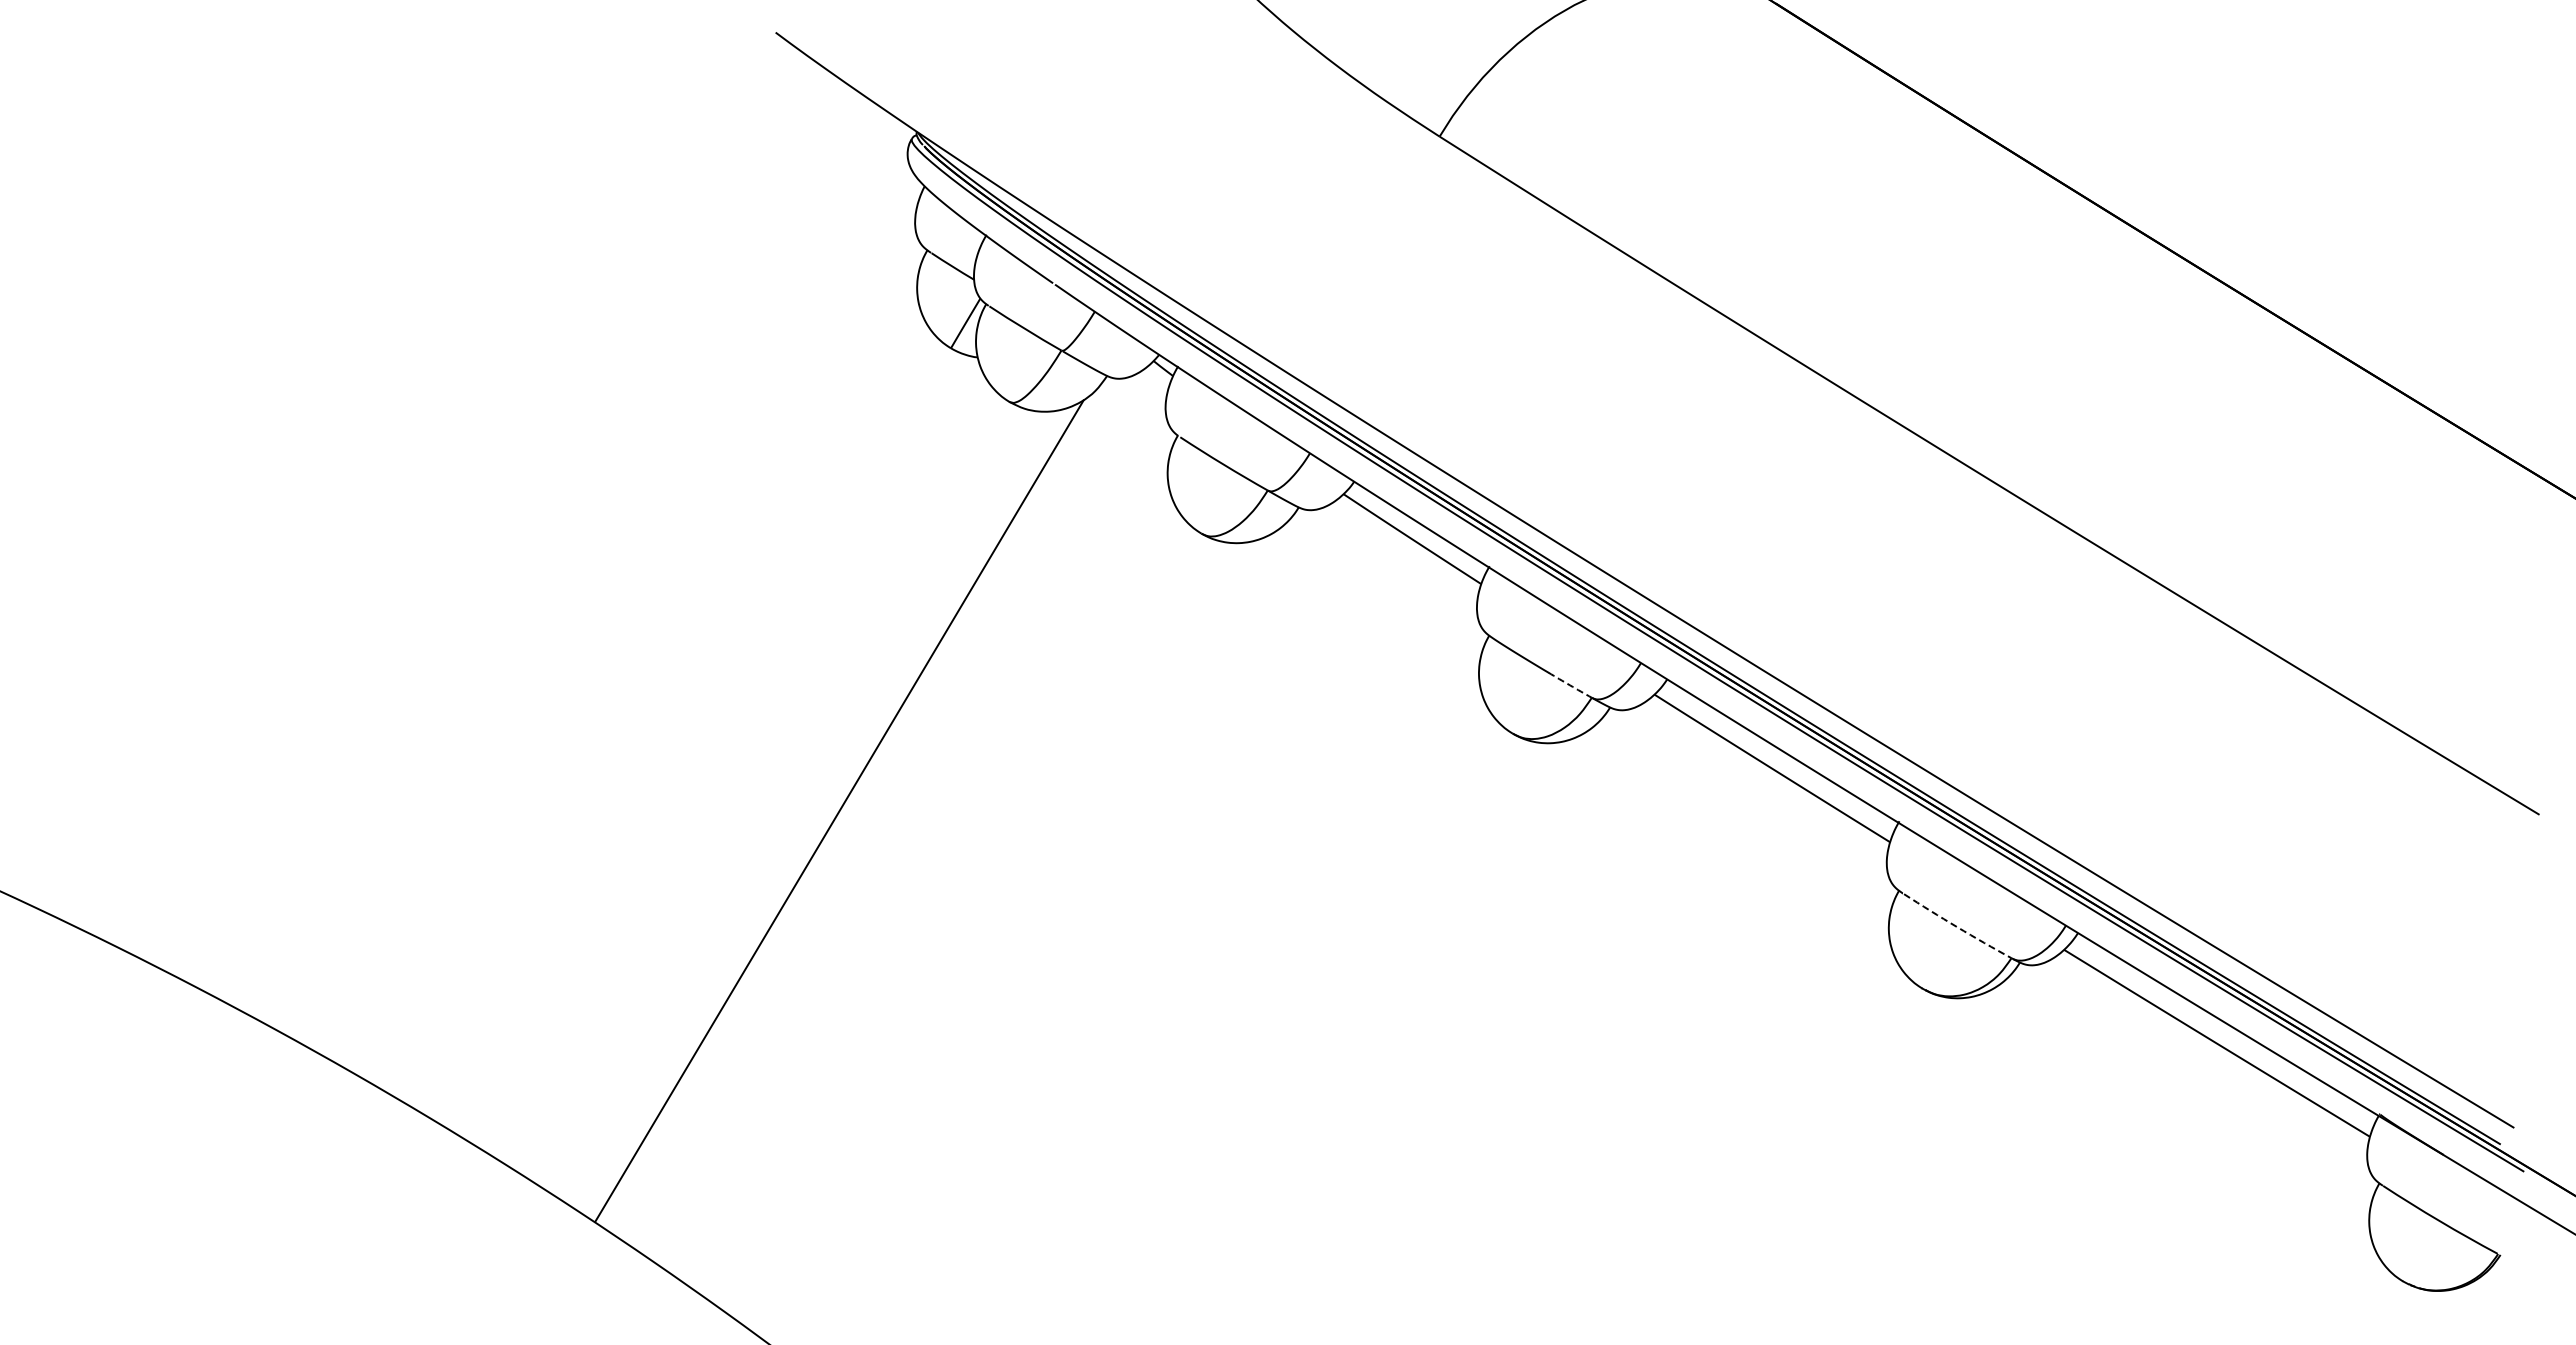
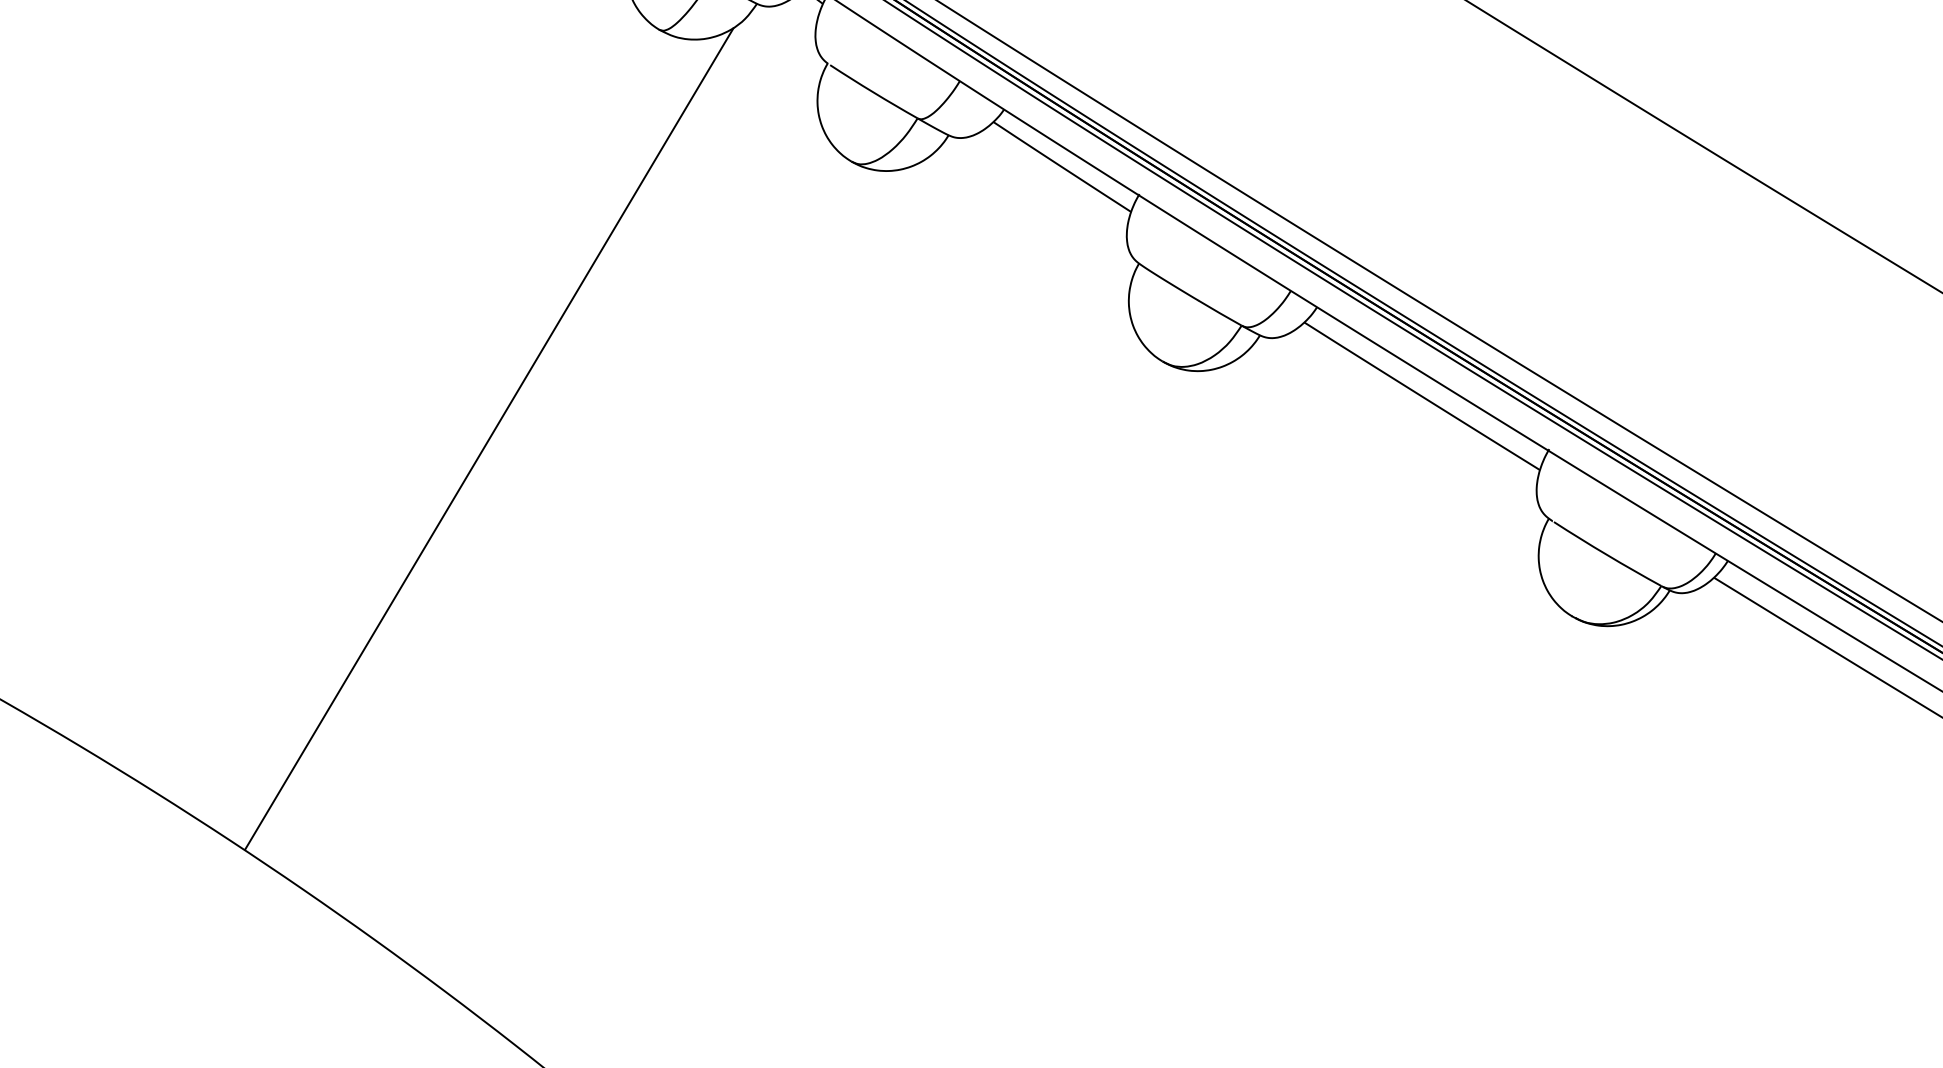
arc: (1570, 685) -> (1220, 313), dashed -> solid
arc: (1957, 927) -> (1607, 555), dashed -> solid

